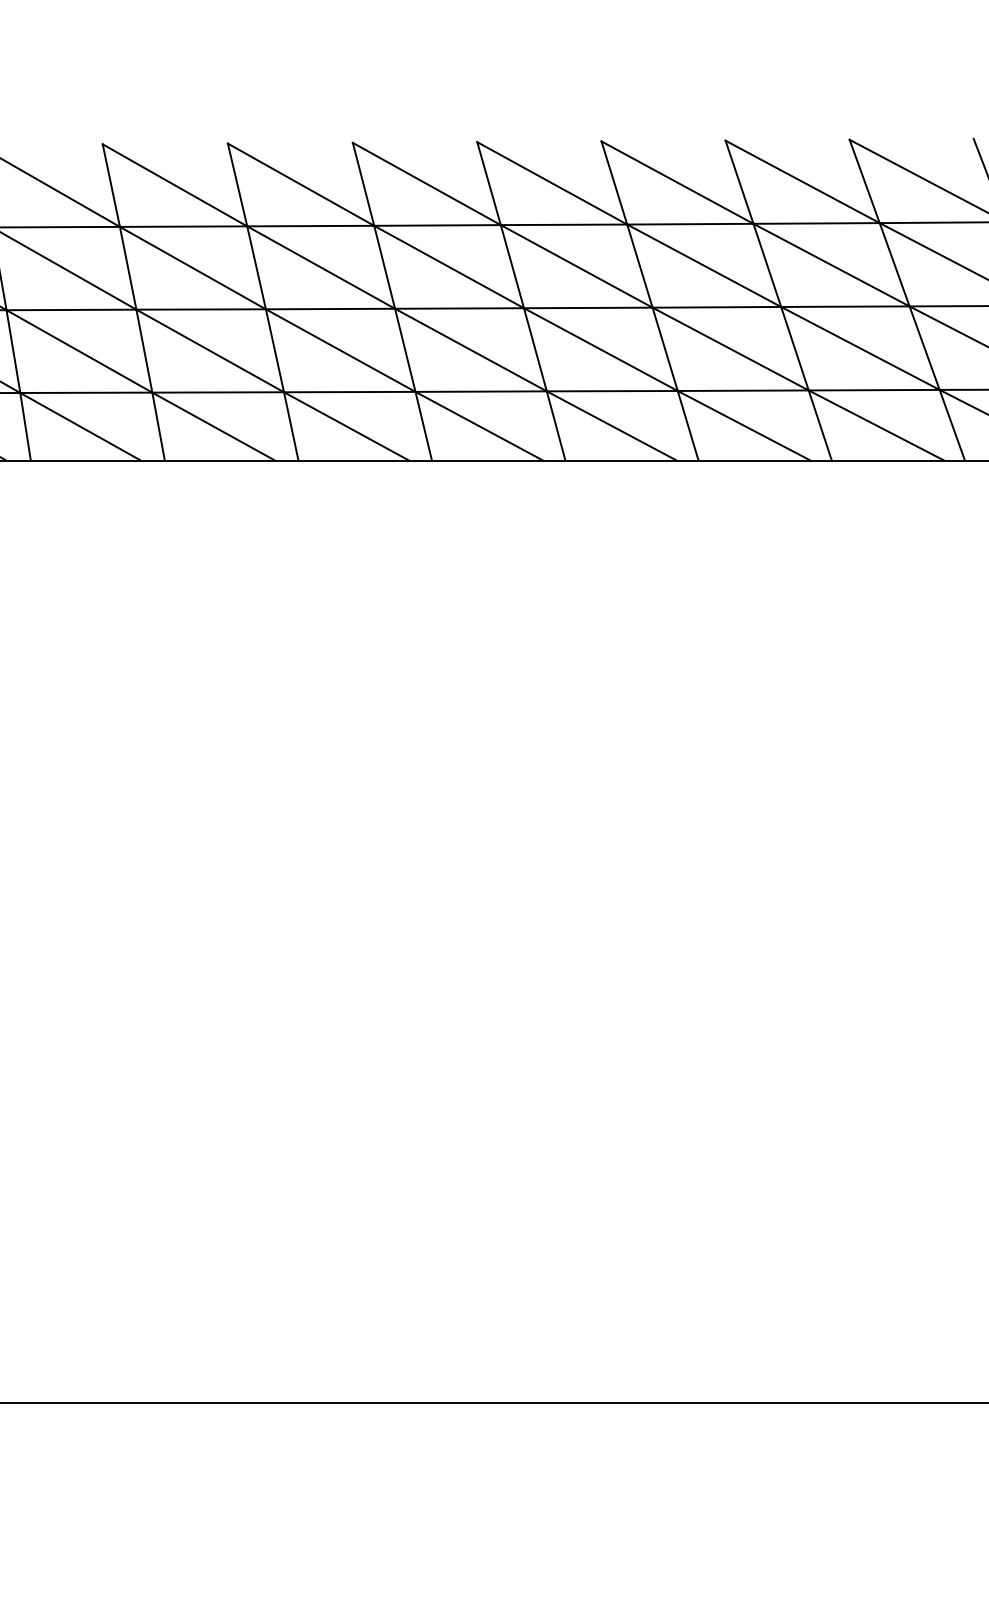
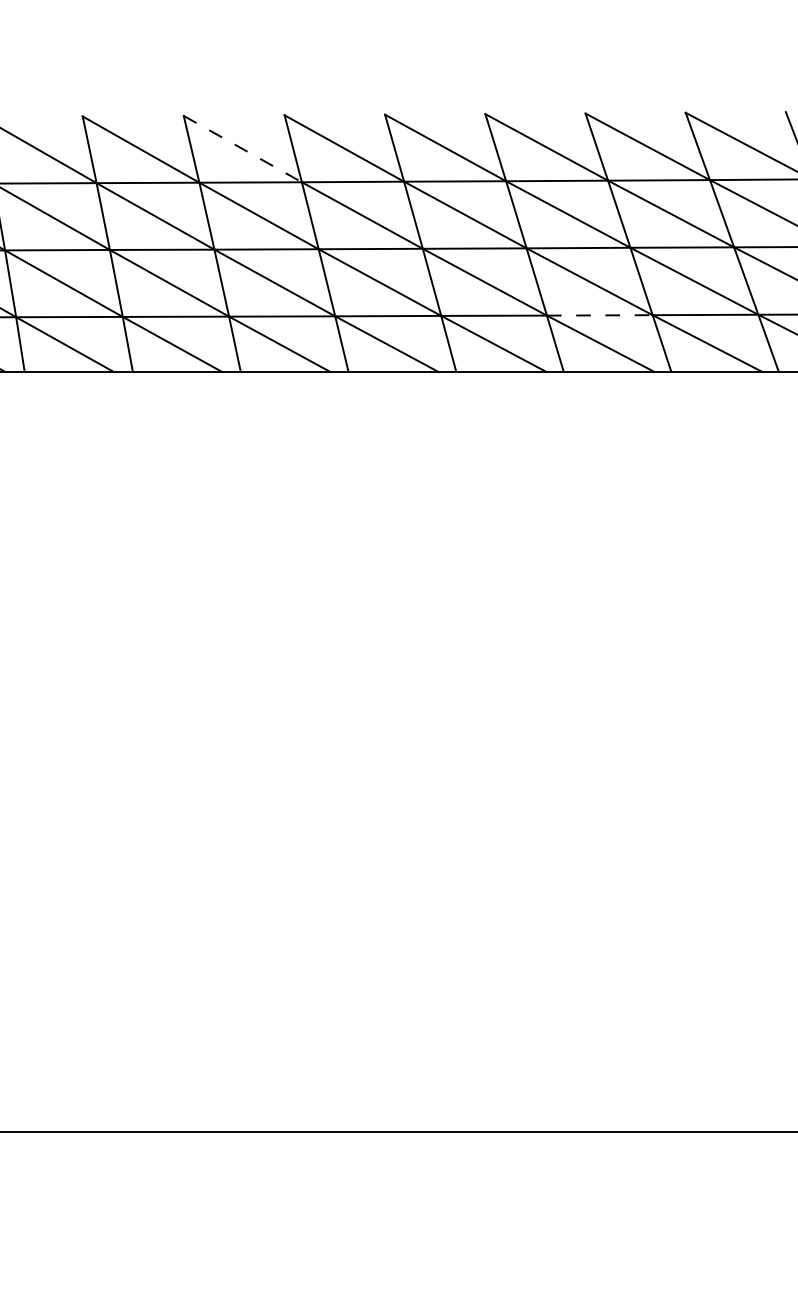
line: (301, 184) -> (243, 148), solid -> dashed
line: (743, 390) -> (600, 315), solid -> dashed

